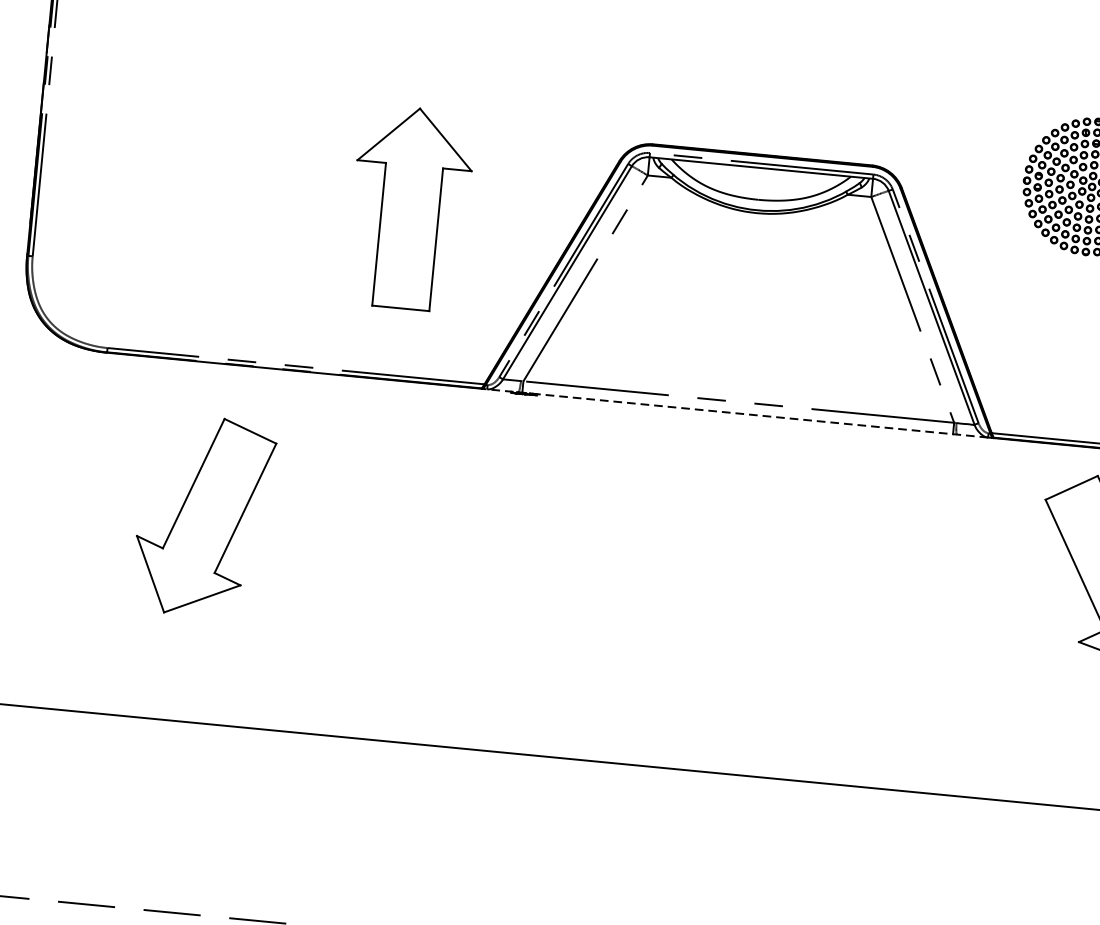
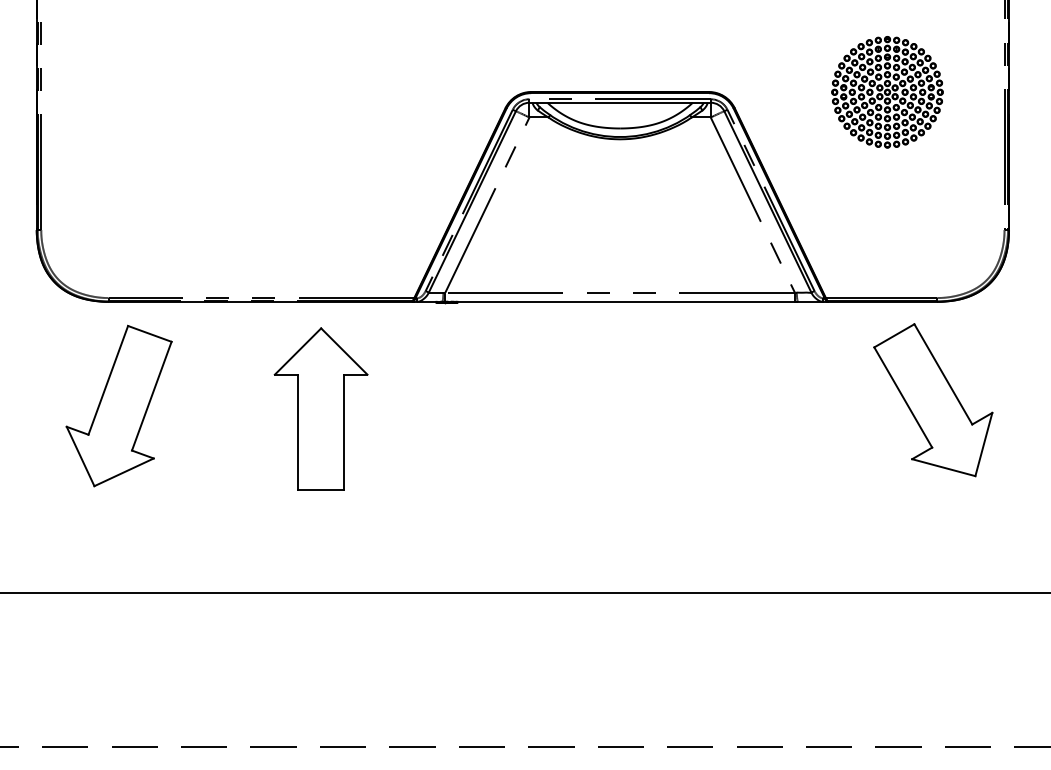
part: (409, 207) -> (320, 408), moved
line: (734, 412) -> (617, 301), dashed -> solid
part: (203, 515) -> (118, 405), moved

